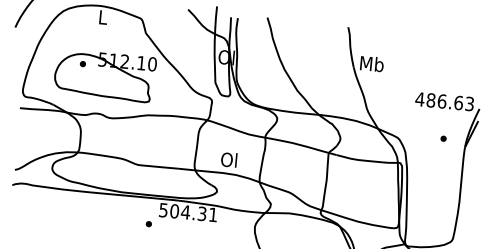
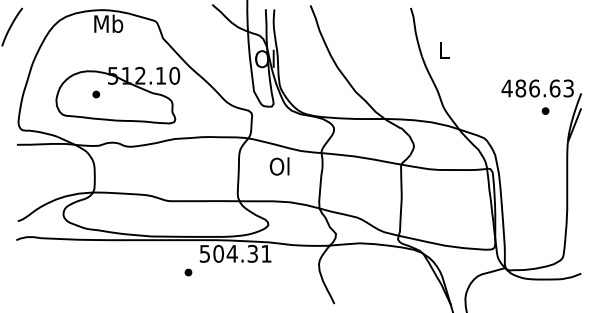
text: (102, 17) -> (108, 23), L -> Mb
text: (371, 63) -> (443, 50), Mb -> L
part: (83, 64) -> (96, 94), moved
part: (443, 138) -> (545, 110), moved
text: (229, 159) -> (279, 166), moved

